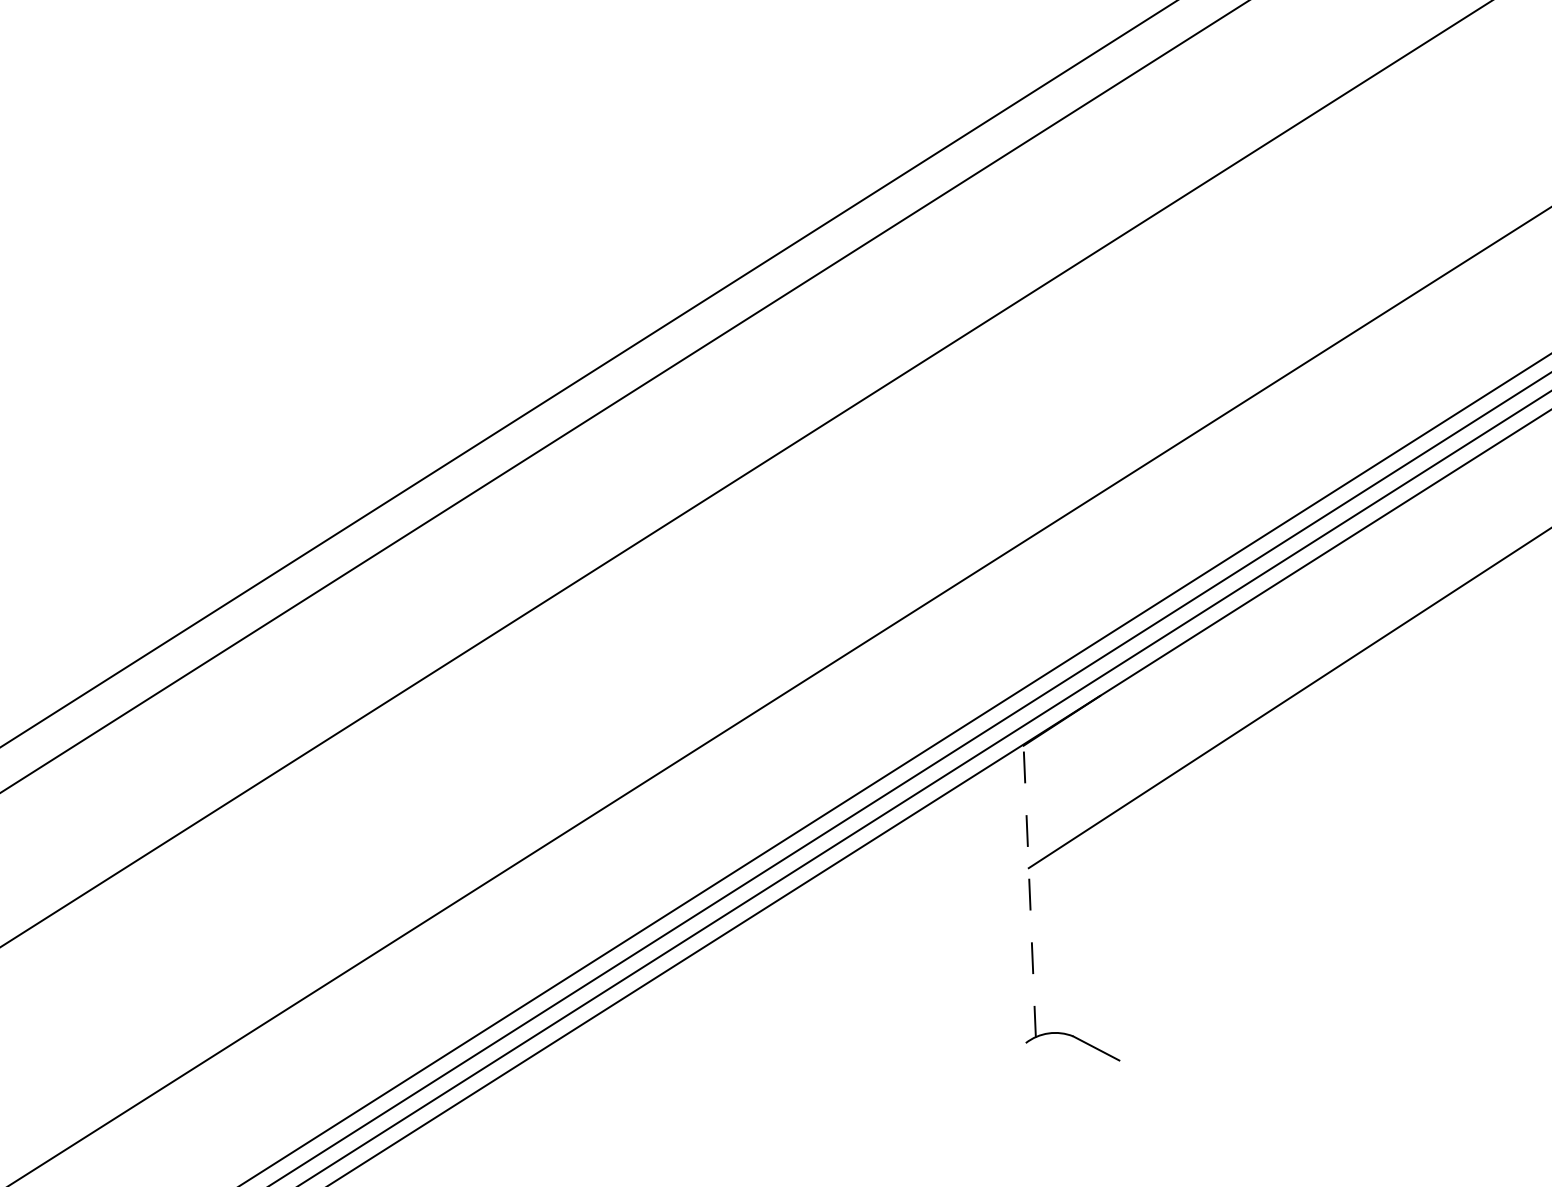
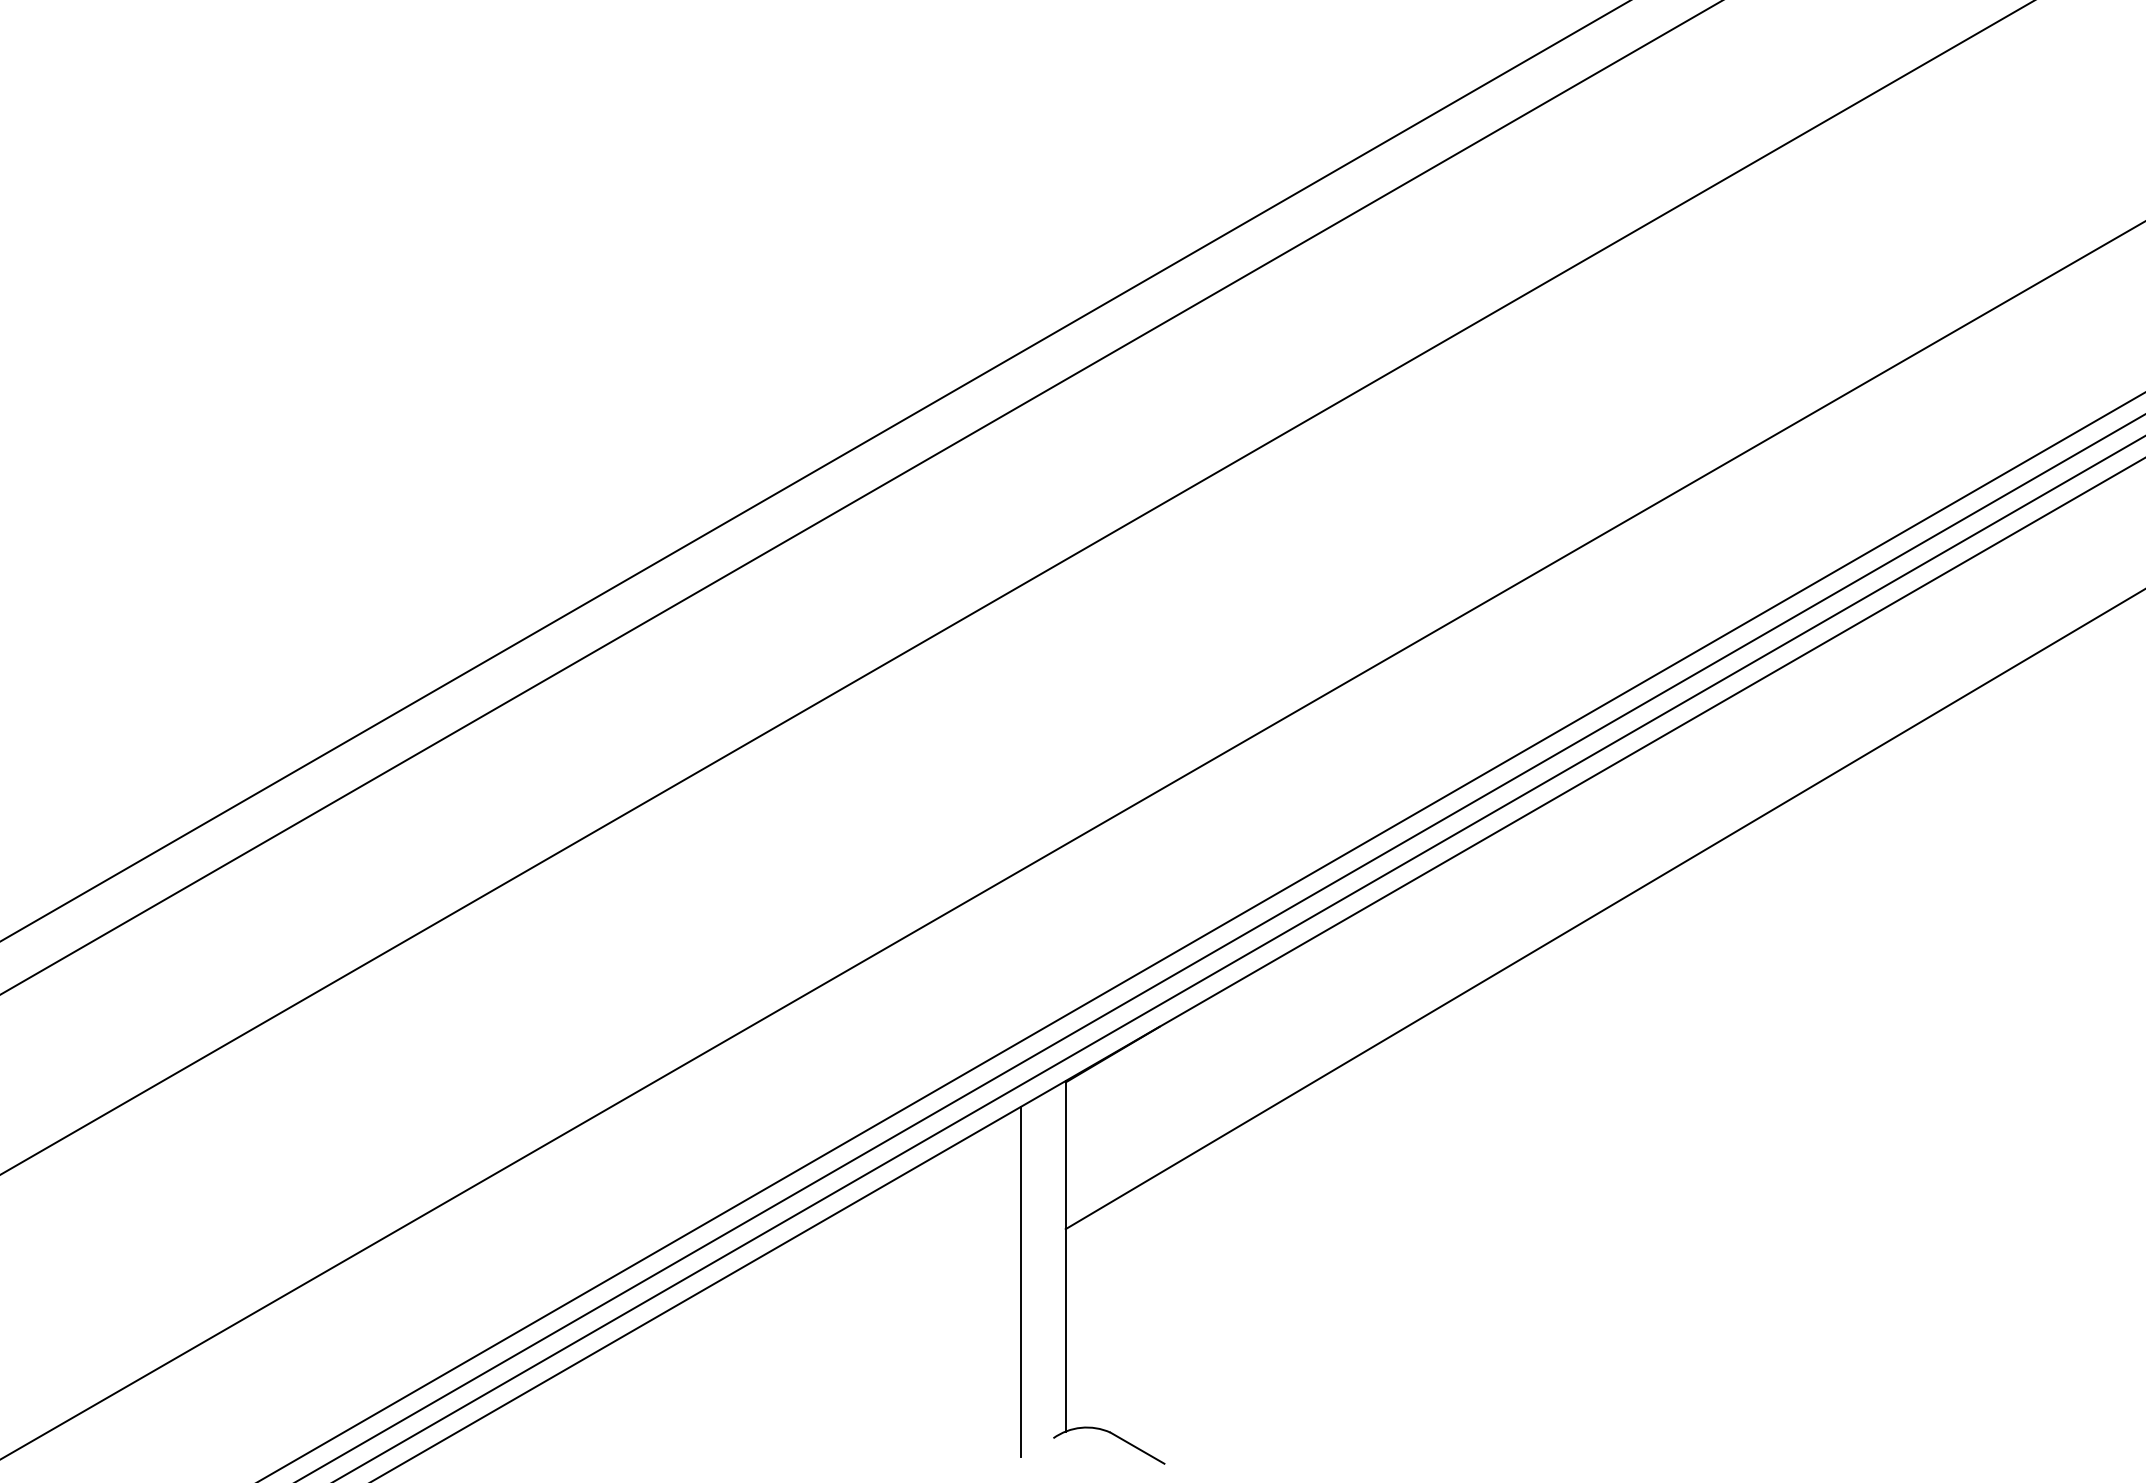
line: (1029, 890) -> (1065, 1256), dashed -> solid
line: (993, 913) -> (1021, 1281), added

